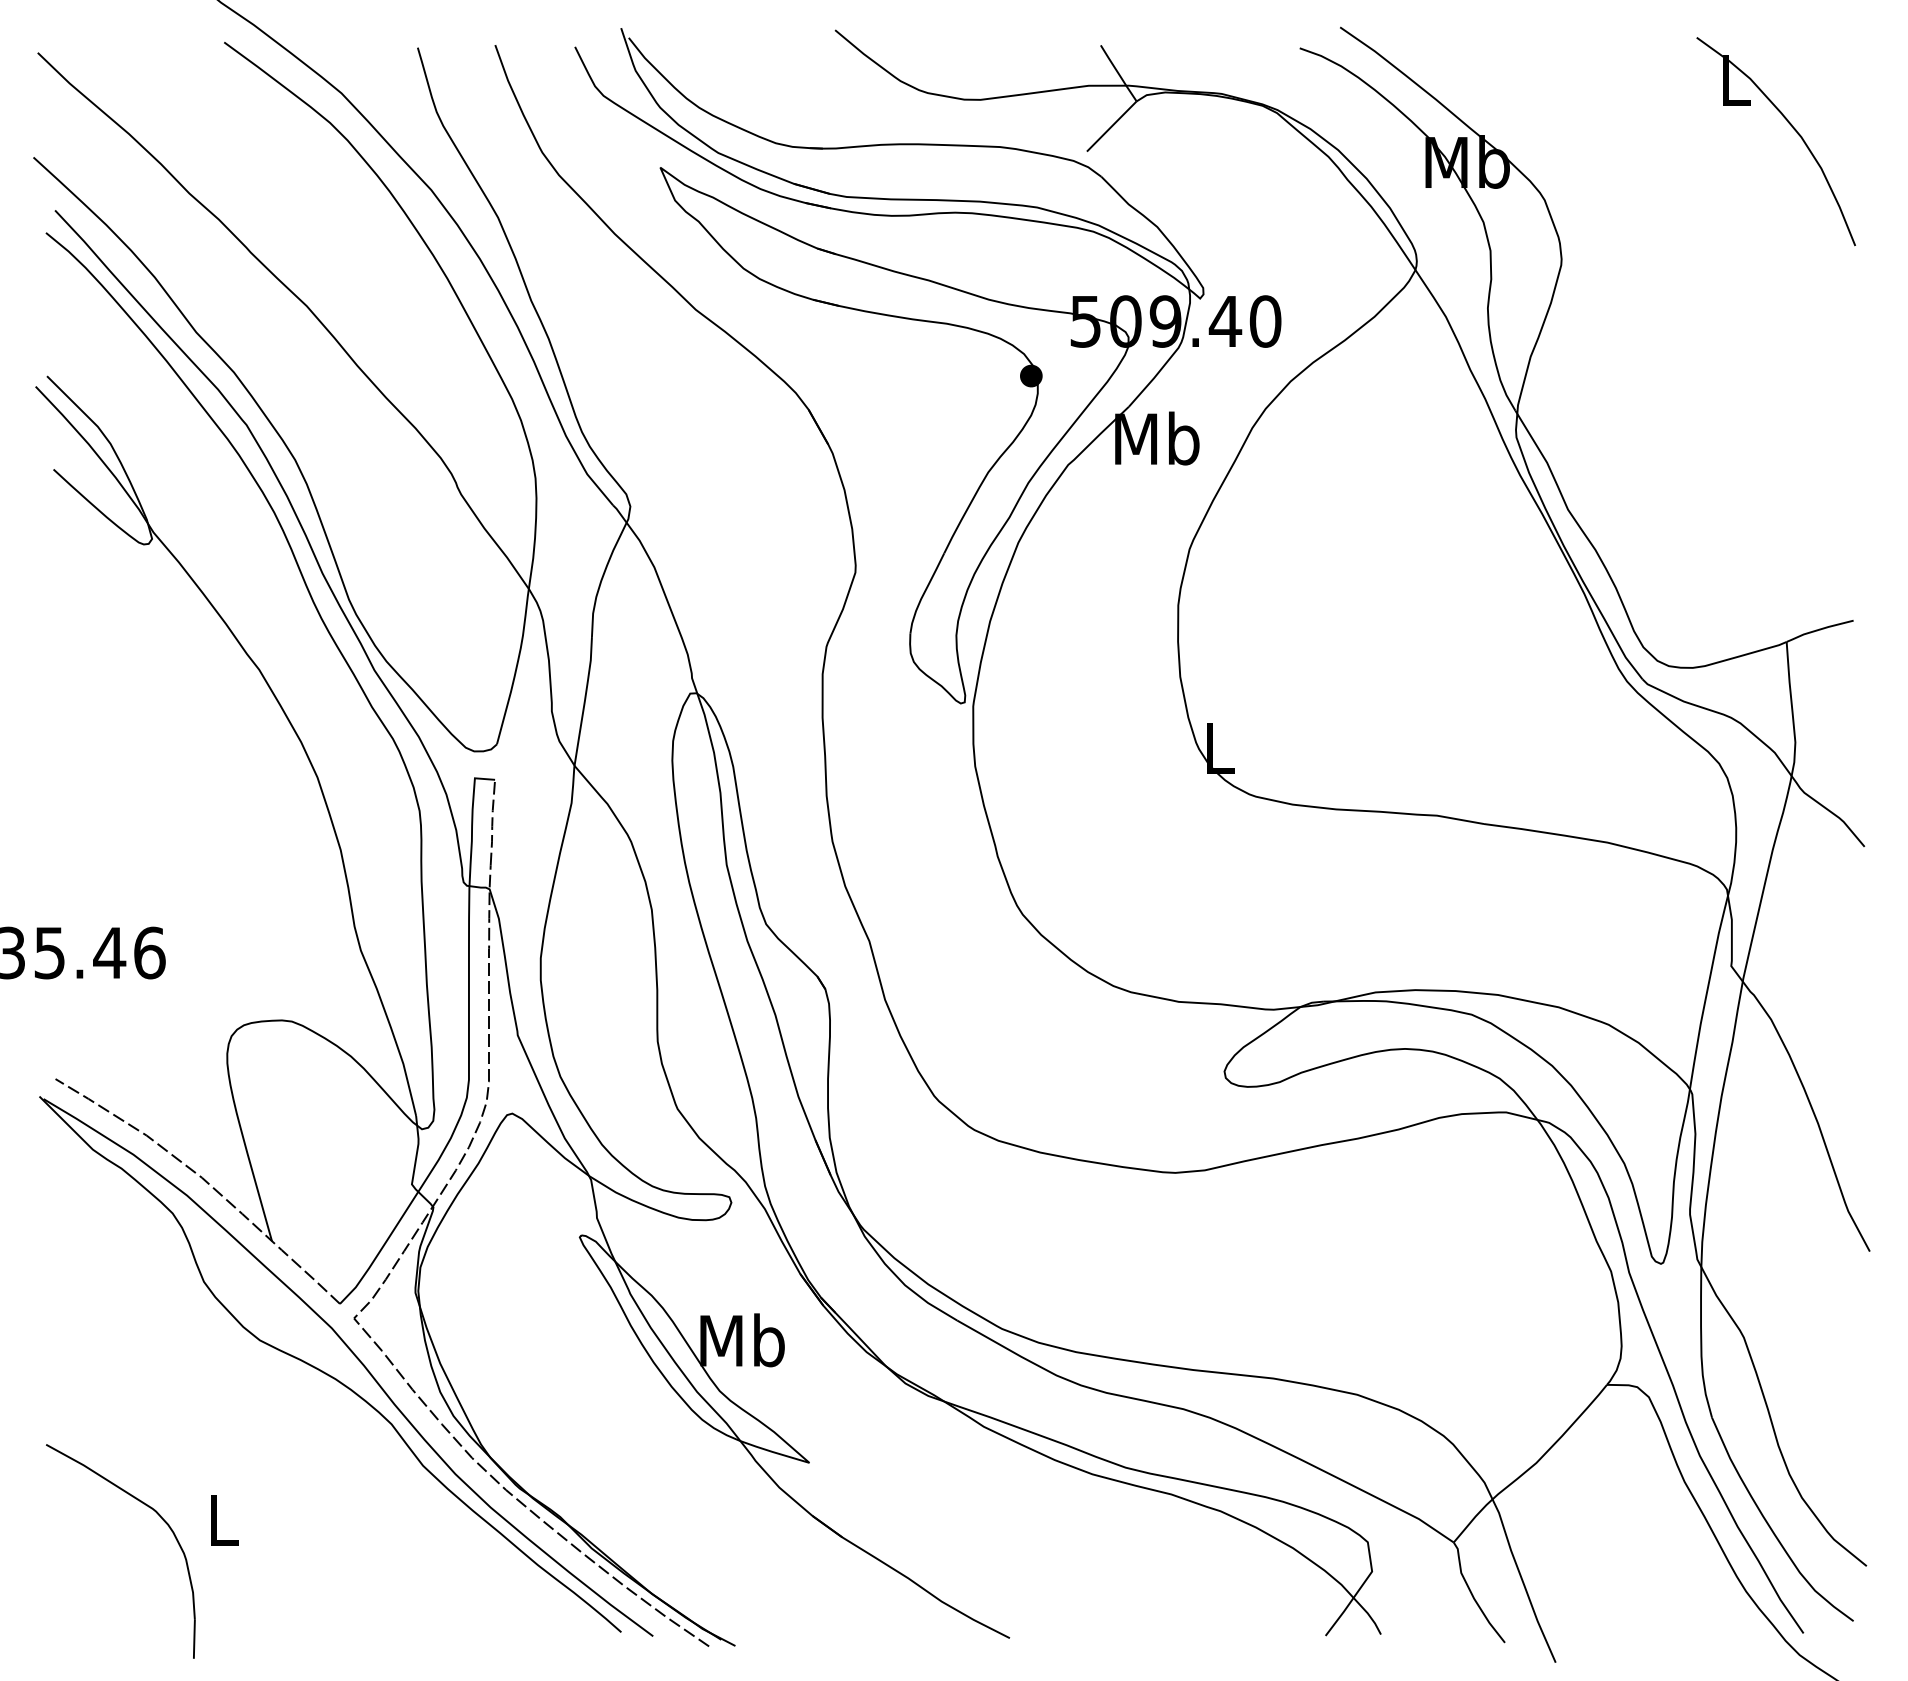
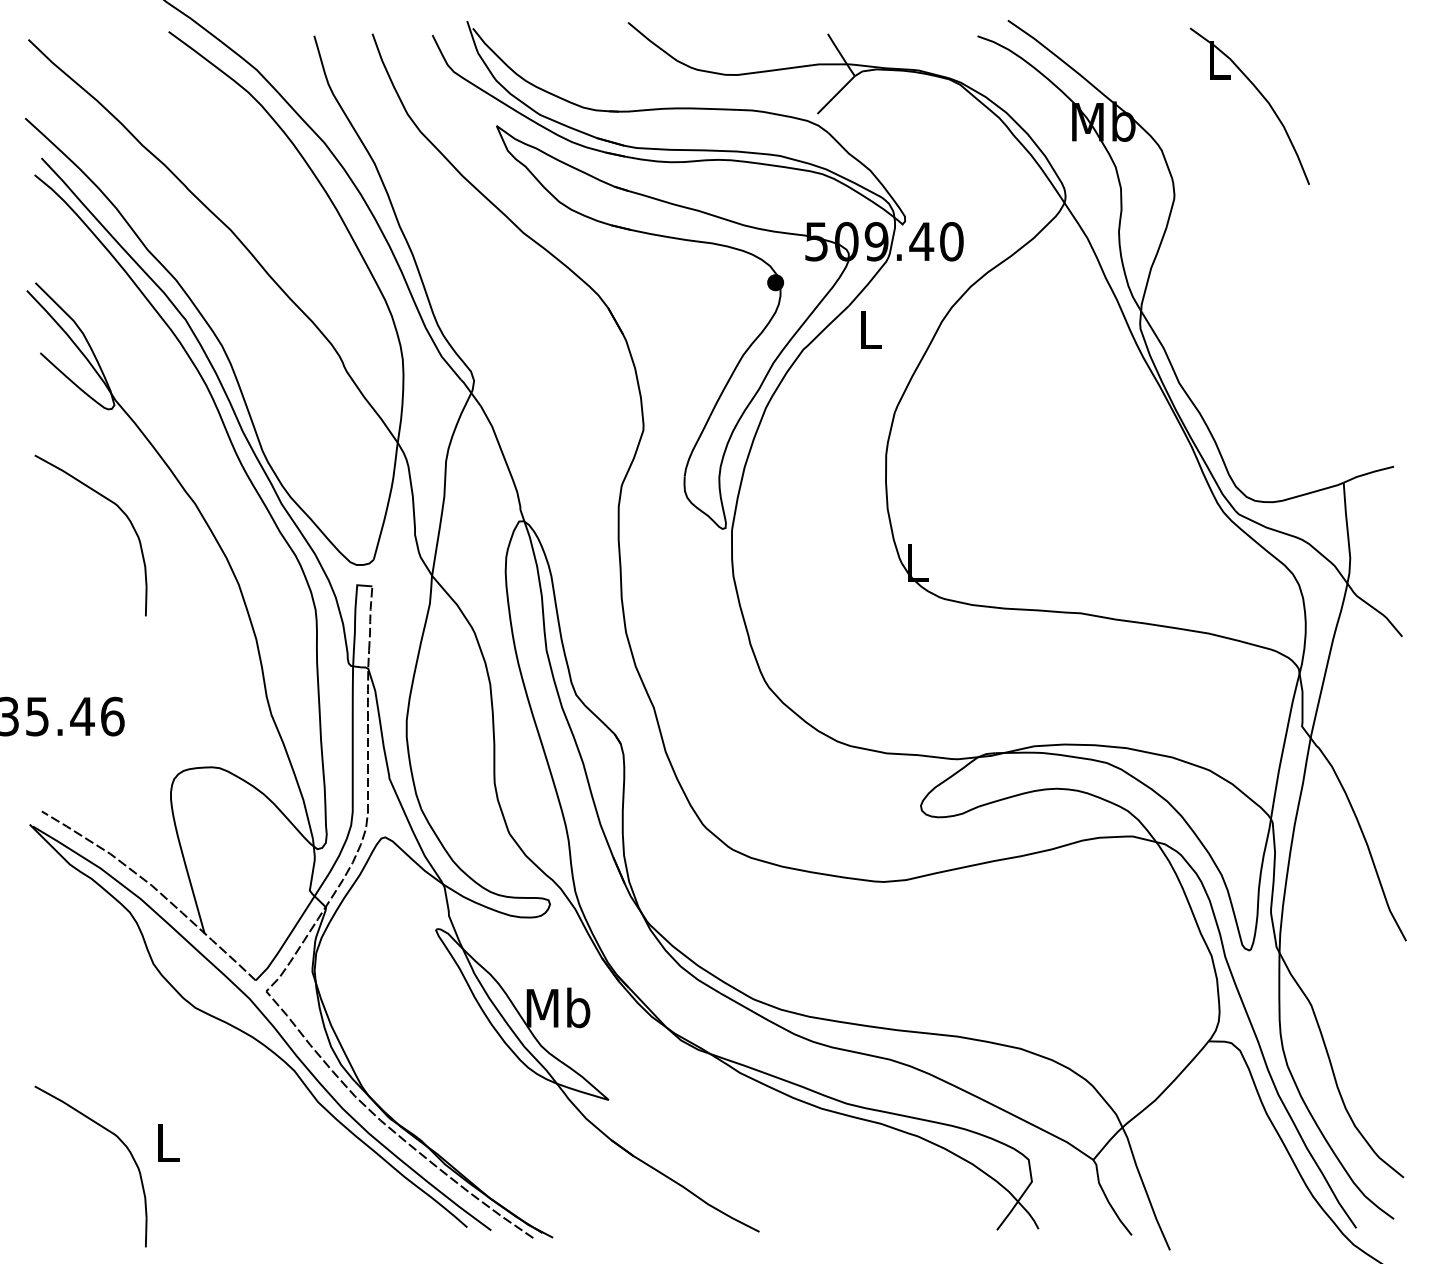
part: (1793, 129) -> (1262, 97), moved
text: (1157, 438) -> (870, 329), Mb -> L
part: (149, 669) -> (112, 503), added

